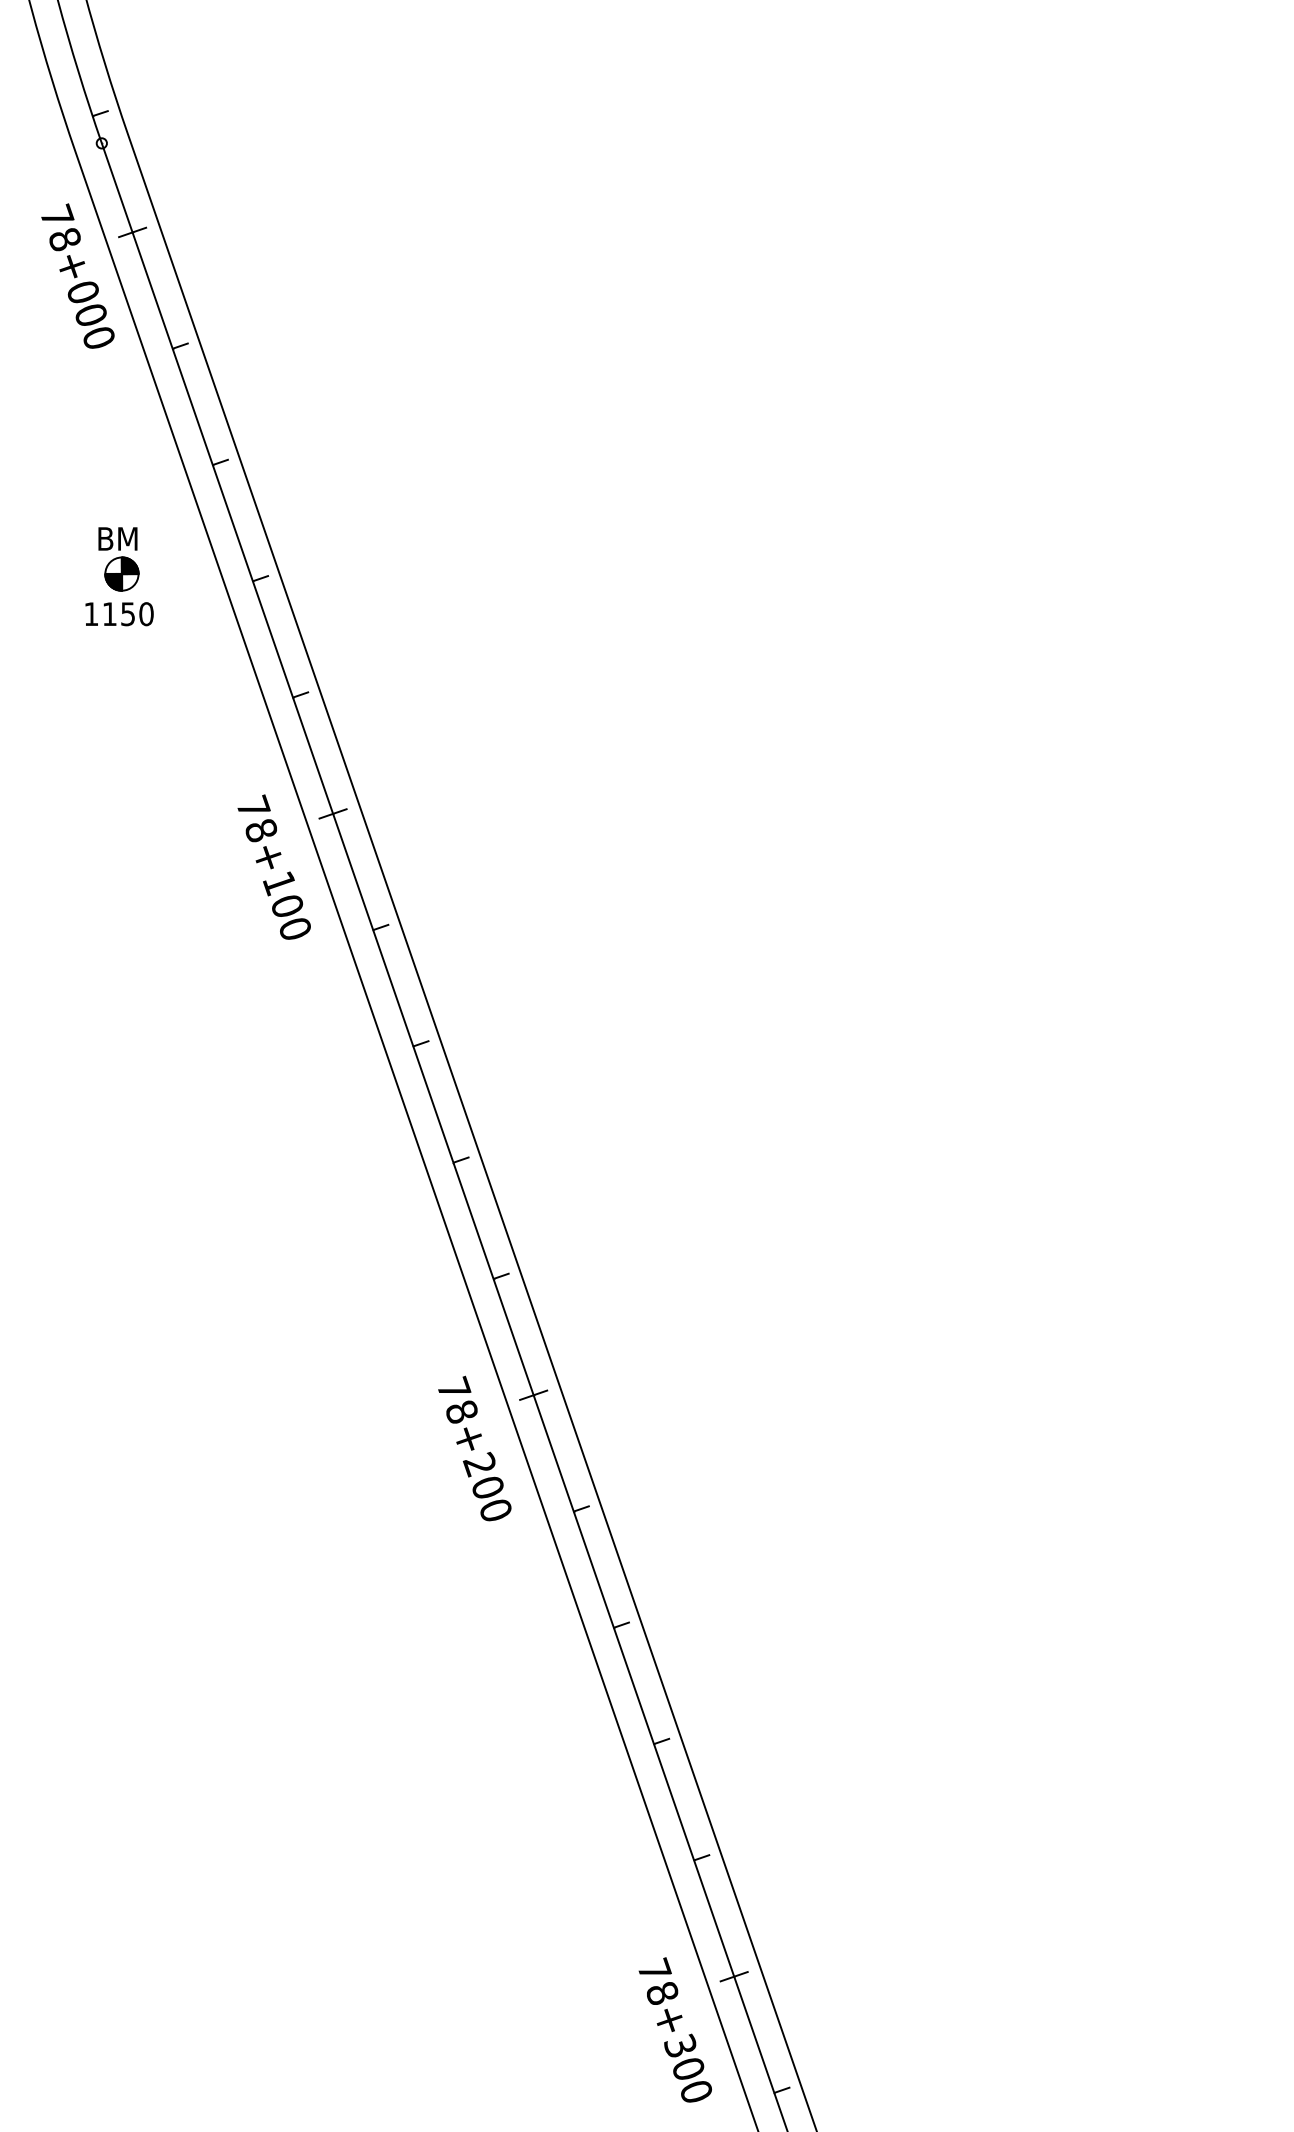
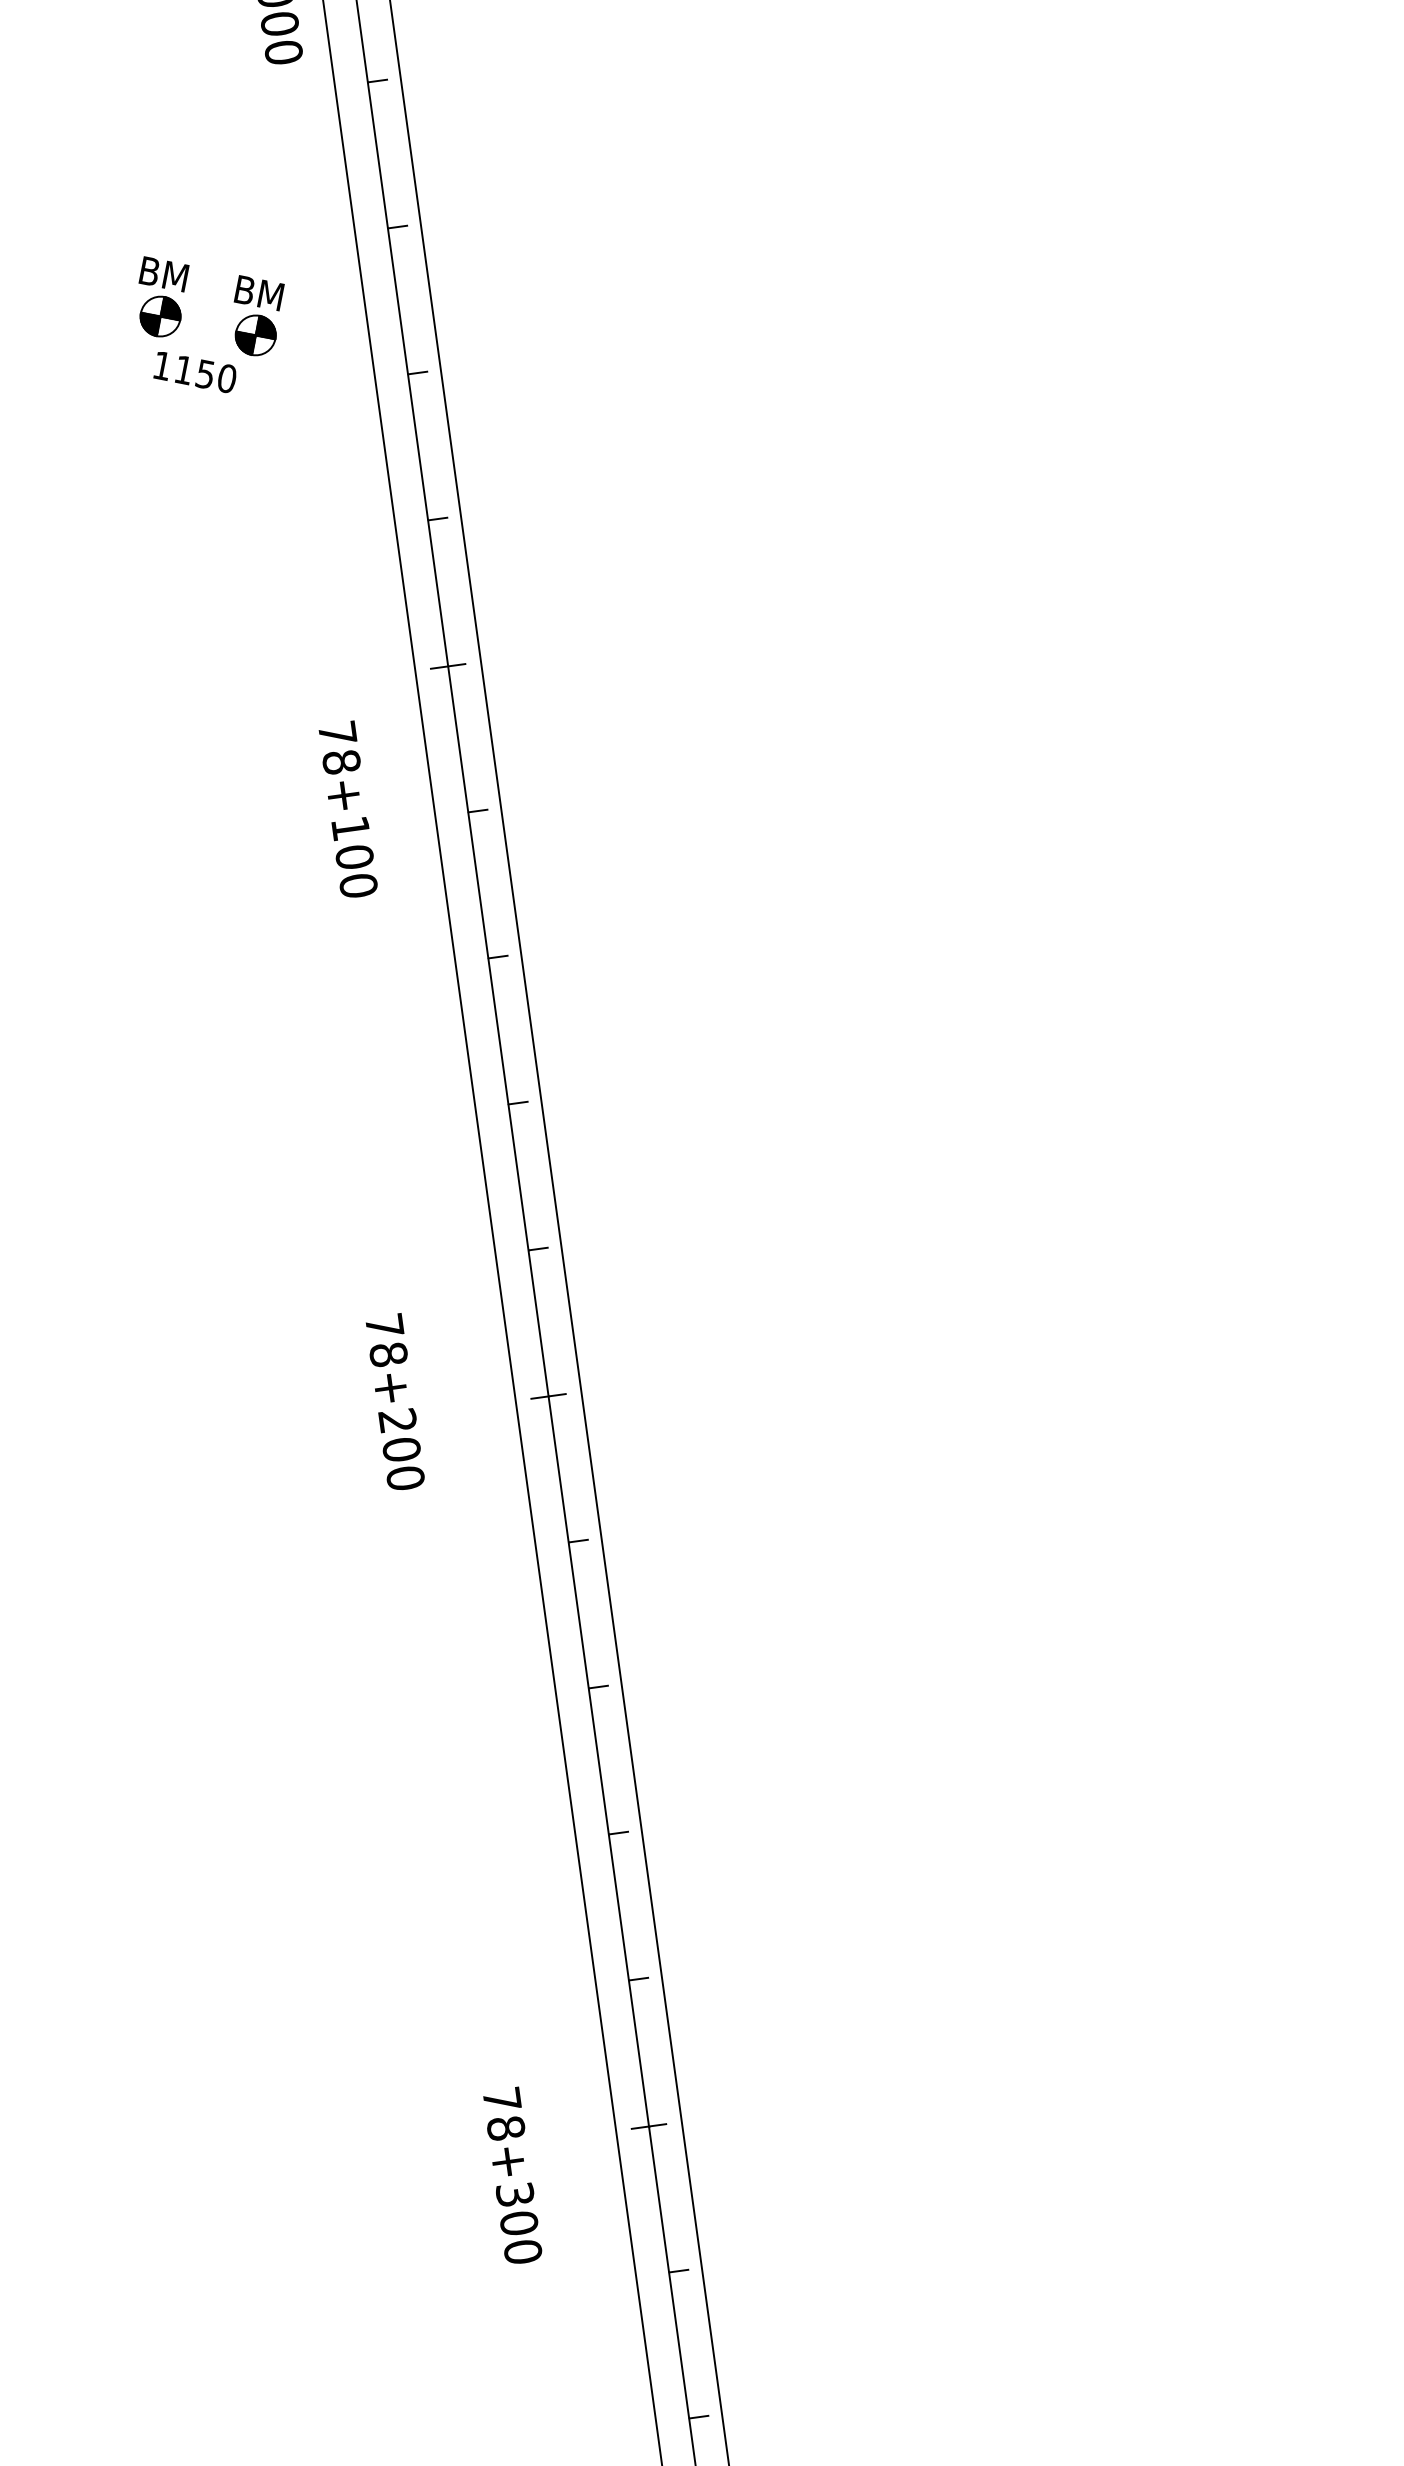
part: (37, 559) -> (159, 298), added
text: (119, 614) -> (195, 372), moved
text: (273, 866) -> (347, 807), moved
text: (474, 1448) -> (394, 1400), moved
text: (674, 2029) -> (511, 2173), moved

